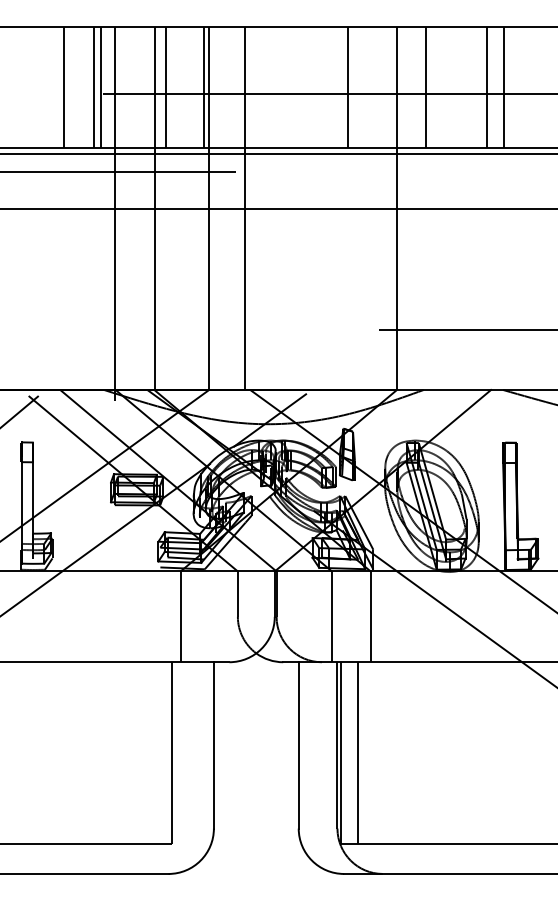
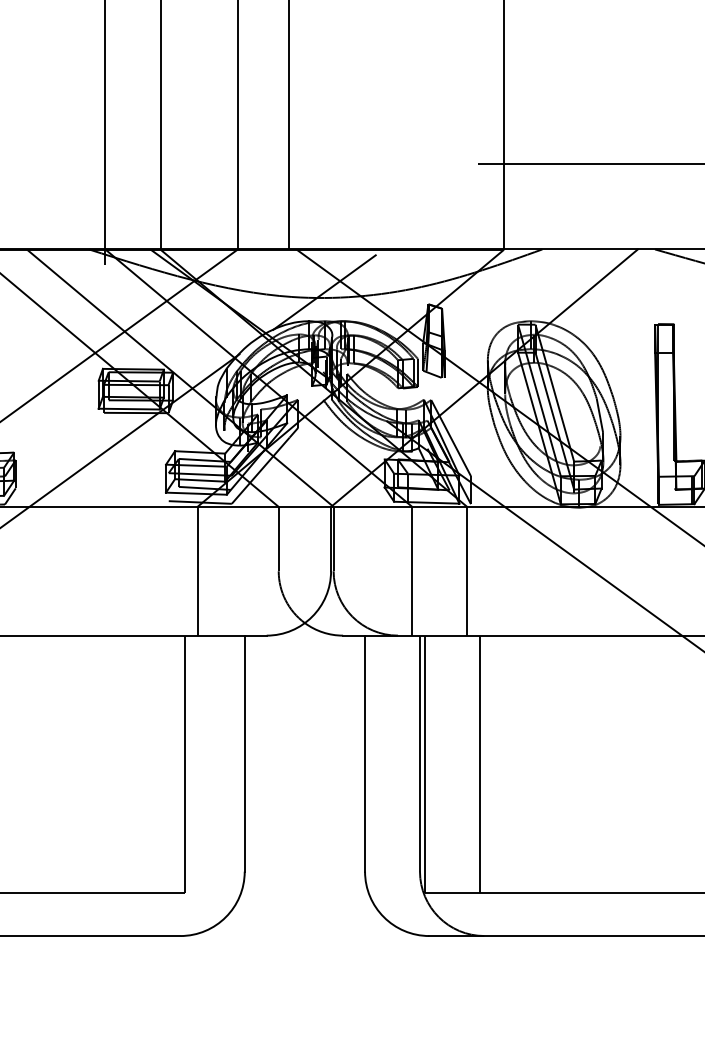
line: (357, 752) -> (479, 763), moved

